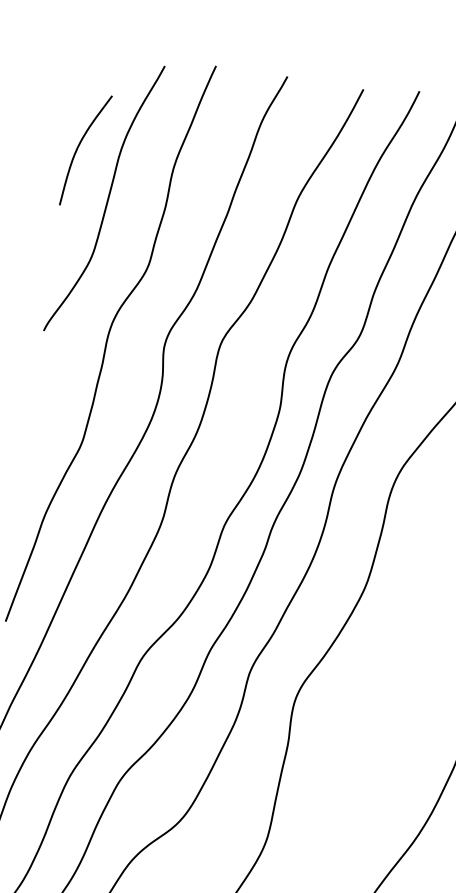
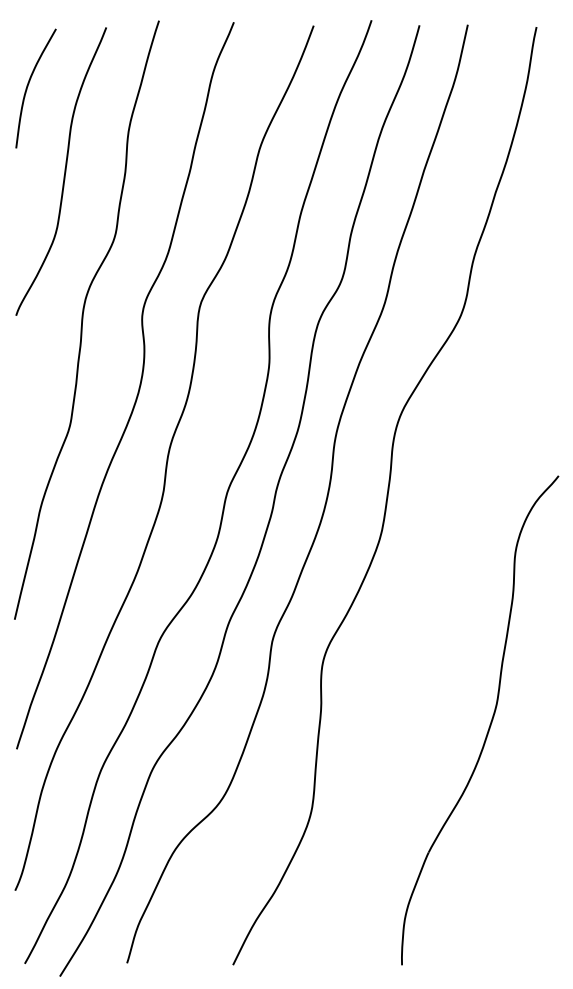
curve: (78, 147) -> (28, 86), moved

